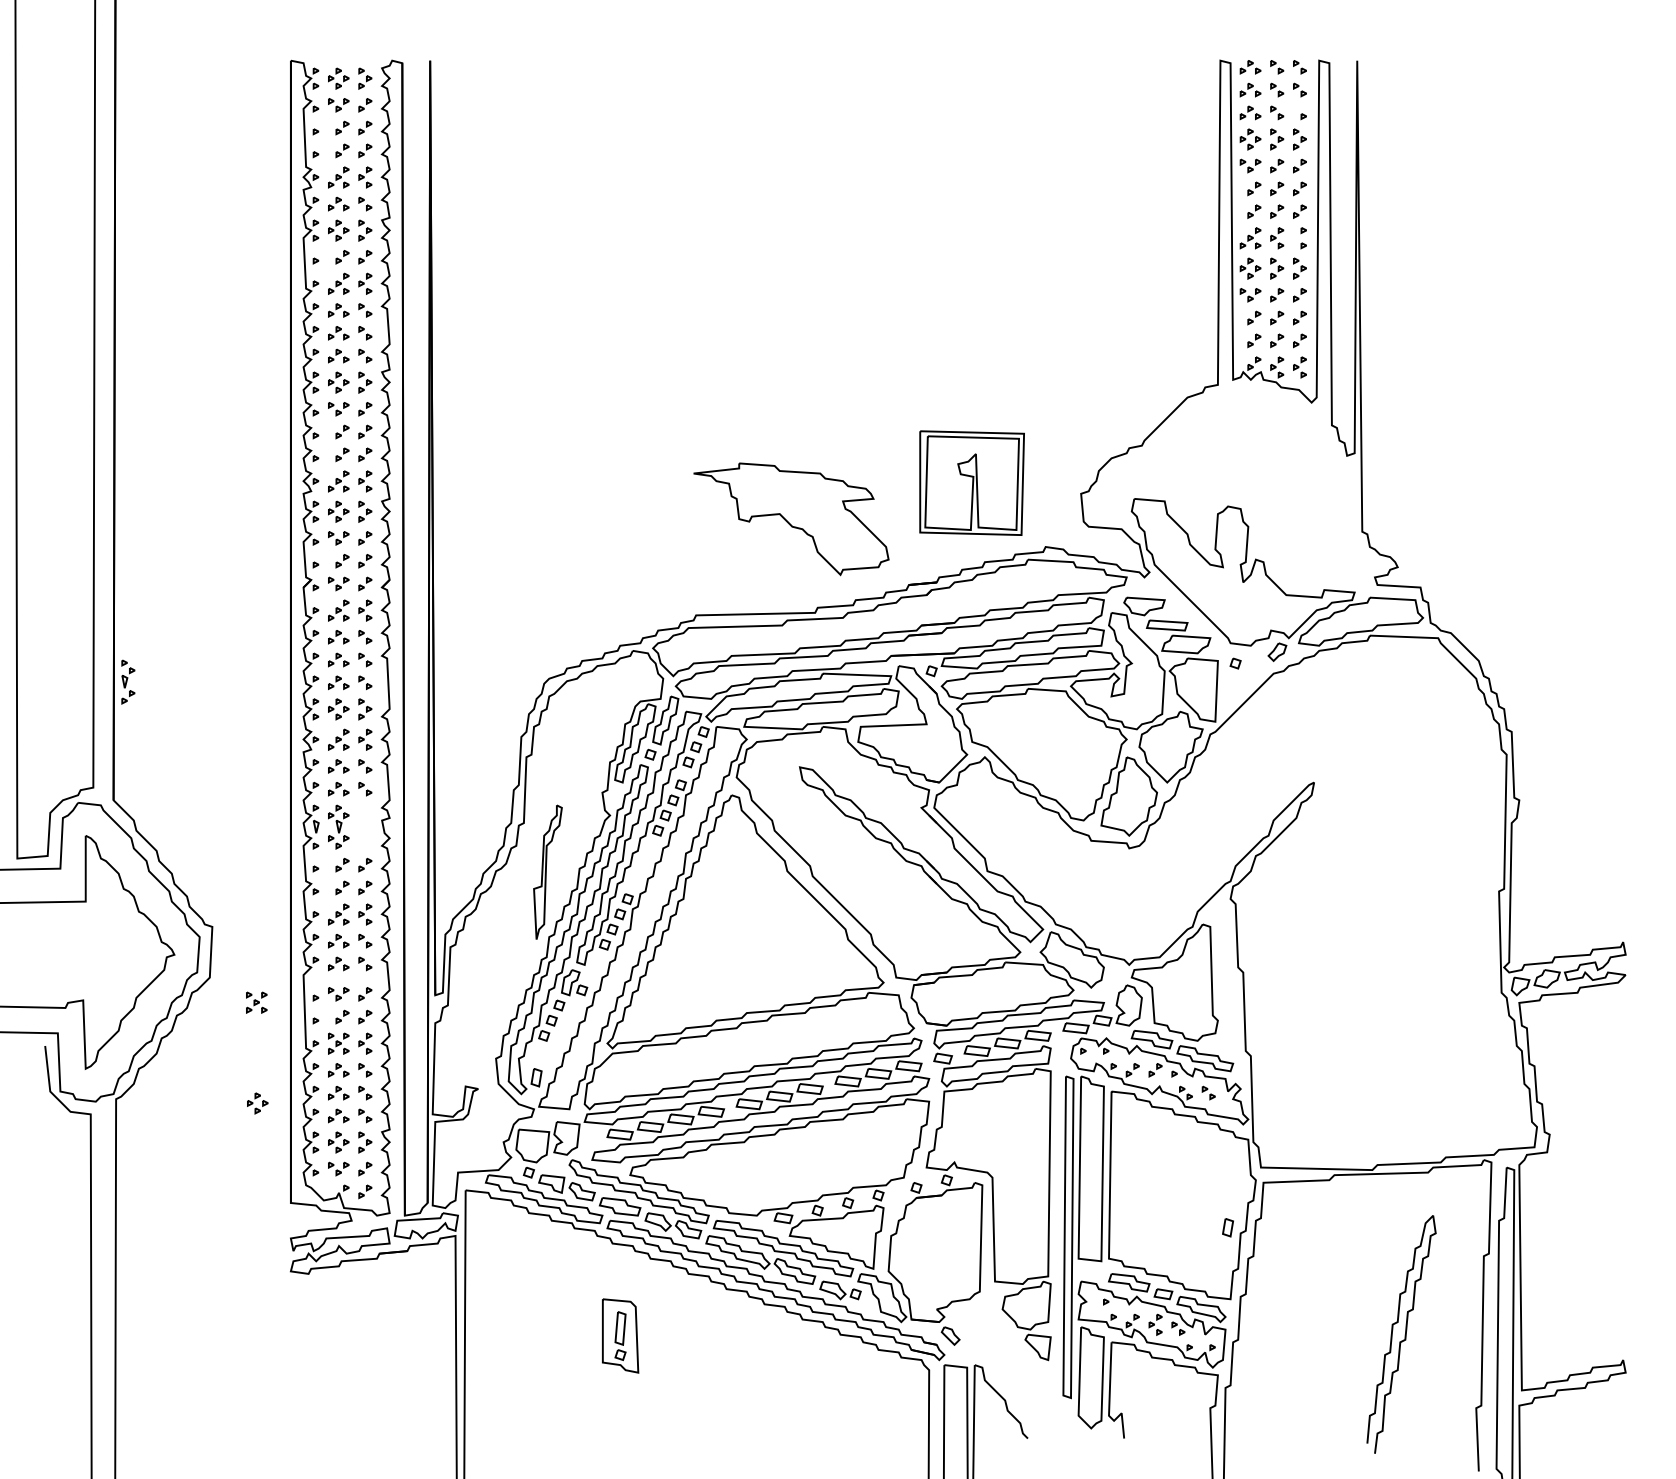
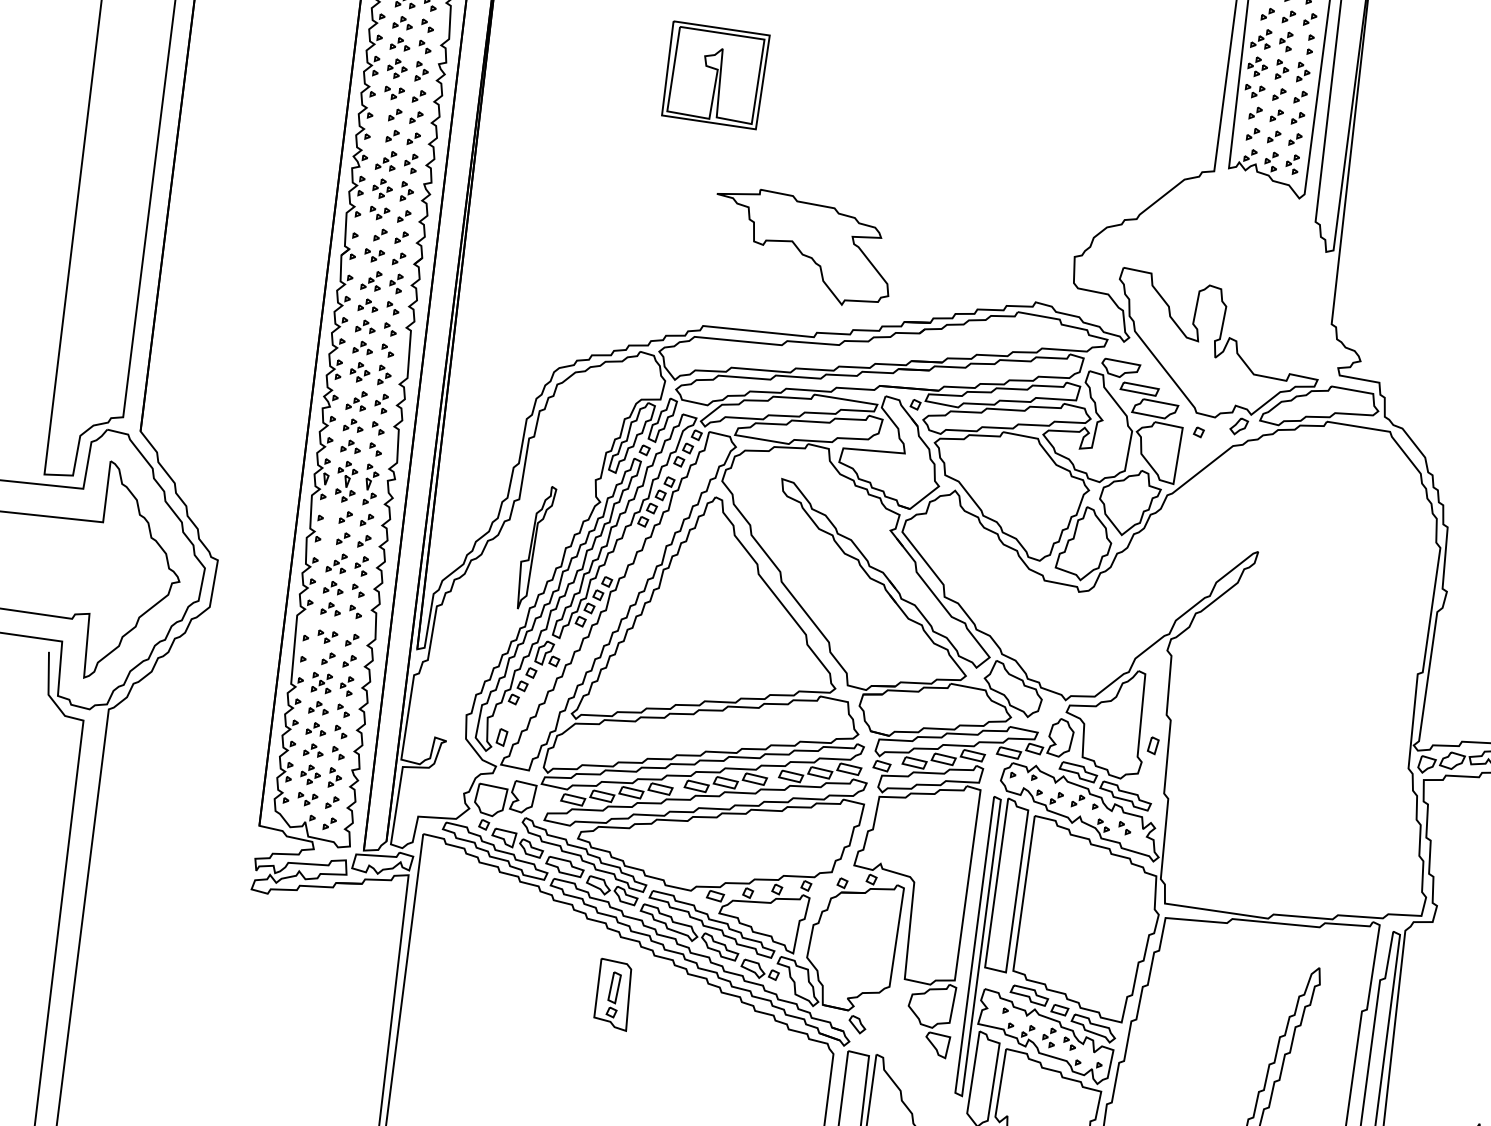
part: (971, 482) -> (715, 74), moved
part: (128, 681) -> (371, 484), moved
part: (256, 1002) -> (250, 635), removed
part: (257, 1103) -> (239, 729), removed
part: (1227, 1227) -> (1152, 745), moved
part: (620, 1335) -> (613, 994), moved

